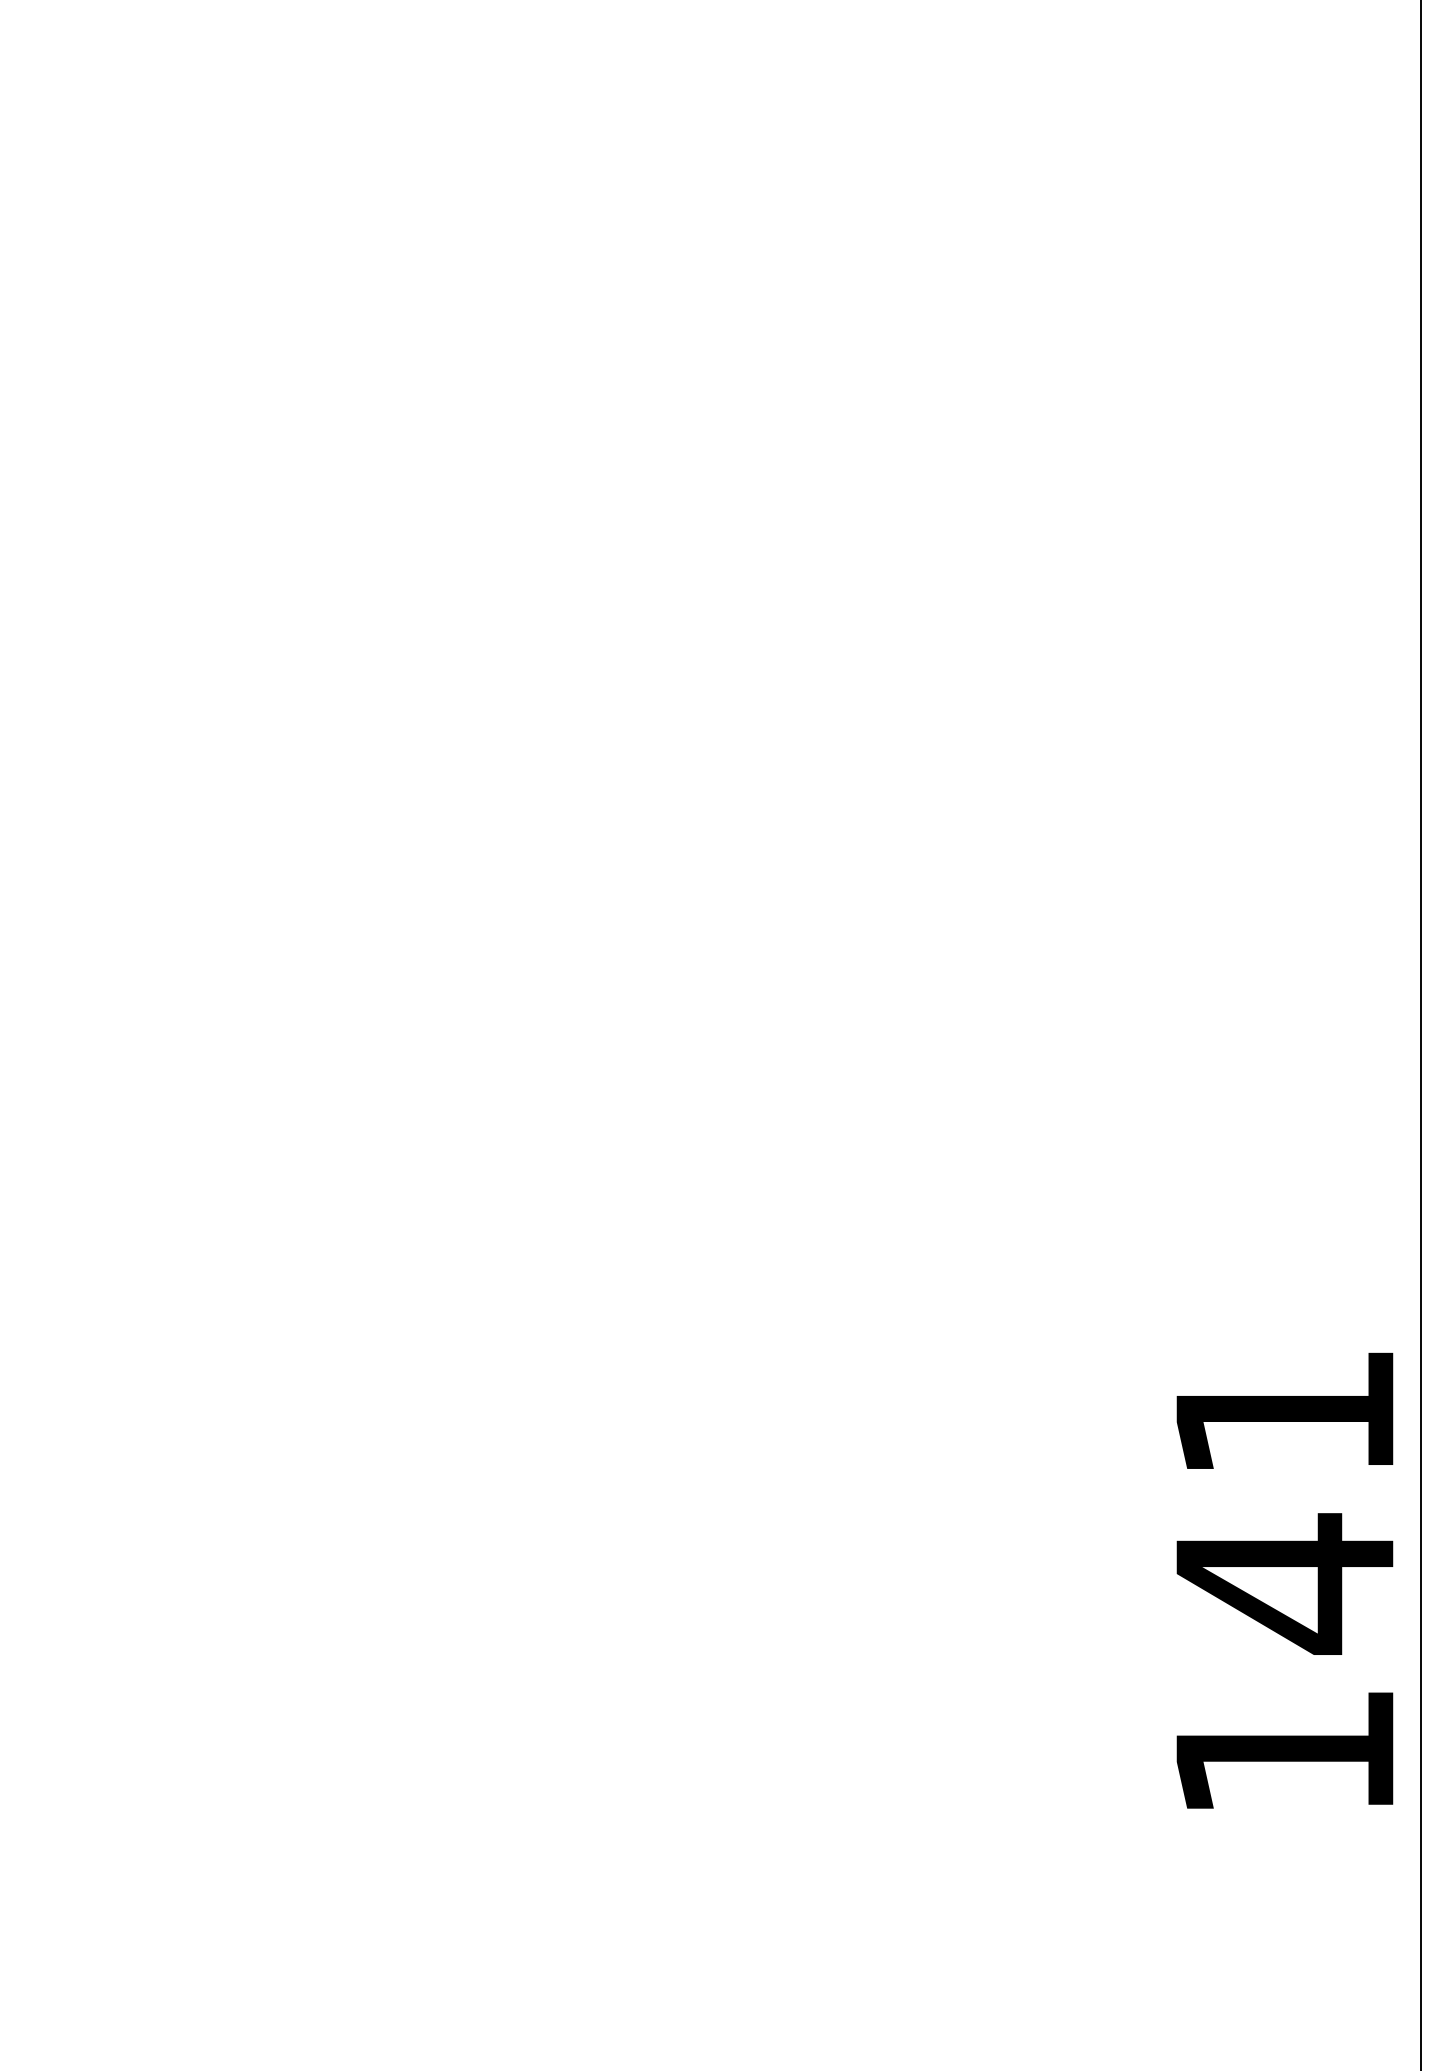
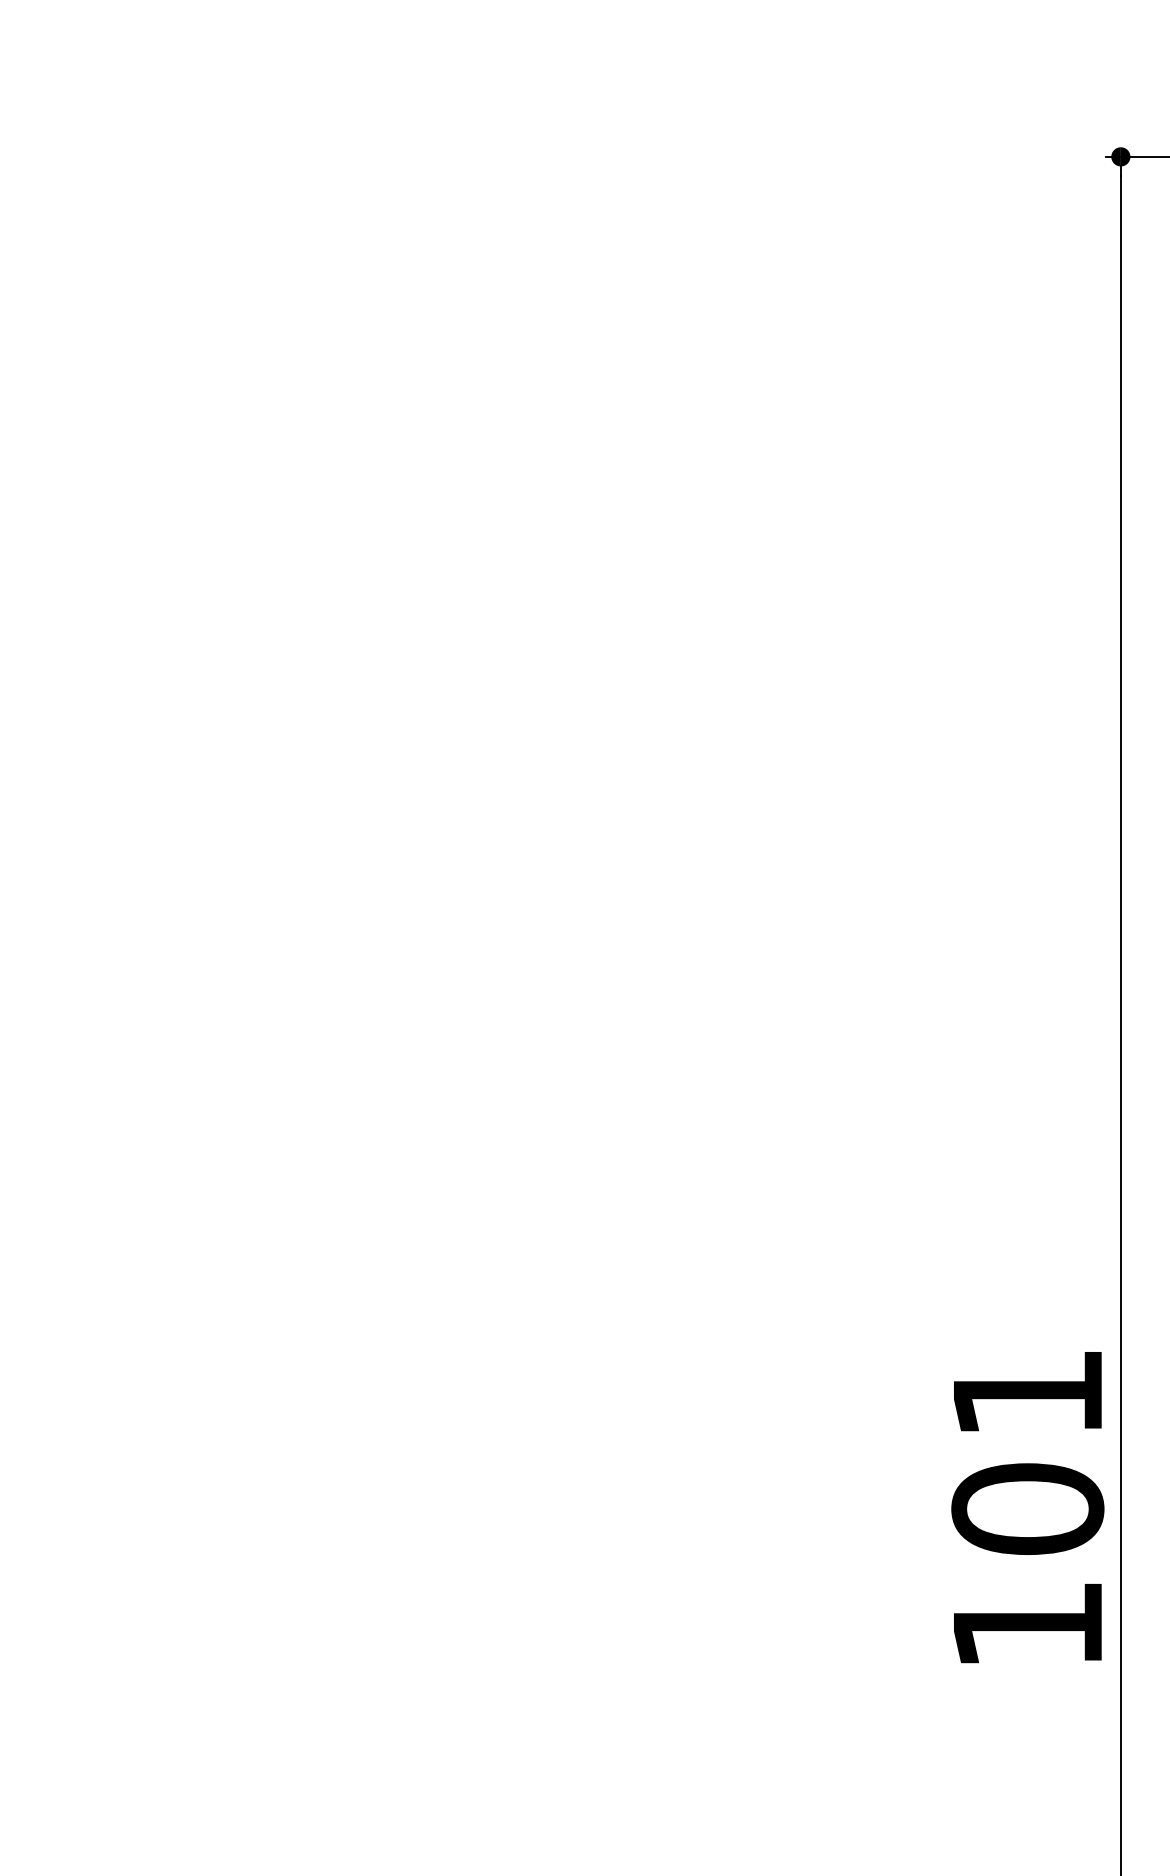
text: (1284, 1583) -> (1027, 1509), 141 -> 101

